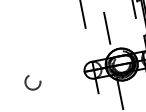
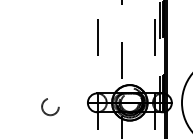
circle: (33, 82) -> (50, 107), moved

